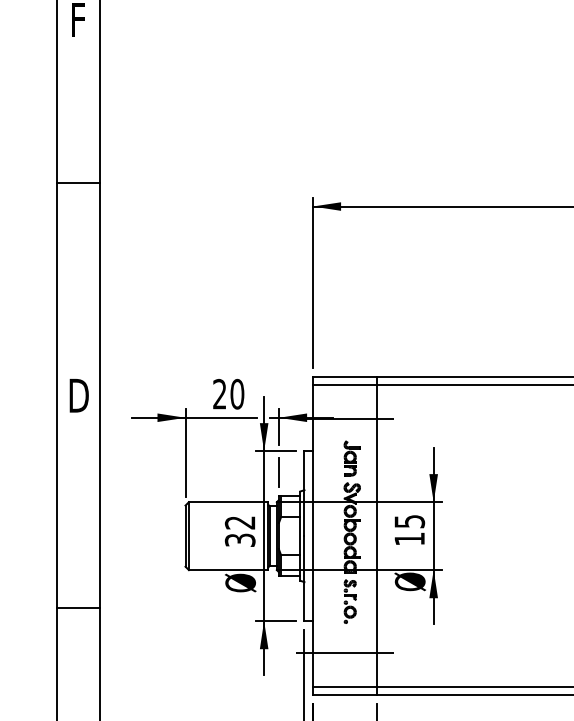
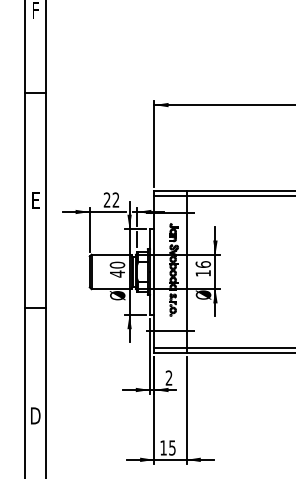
text: (236, 393) -> (115, 199), 20 -> 22
text: (78, 395) -> (35, 200), D -> E
text: (410, 521) -> (203, 264), 15 -> 16
text: (240, 531) -> (117, 269), 32 -> 40

